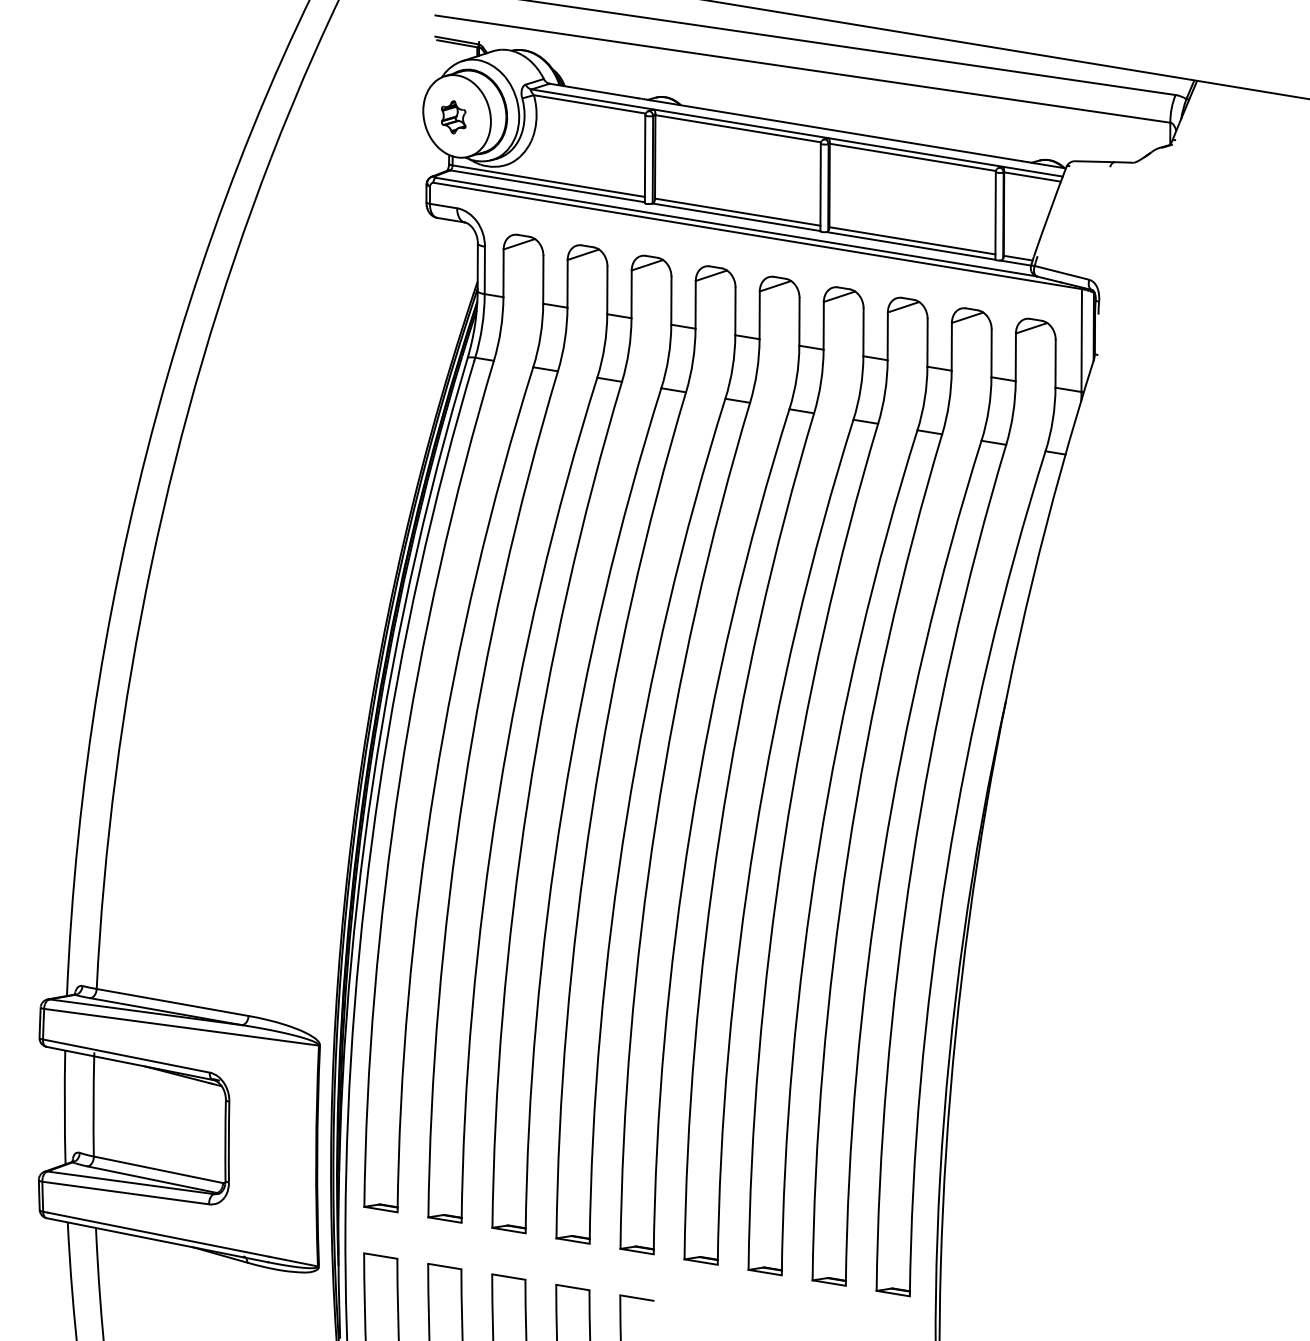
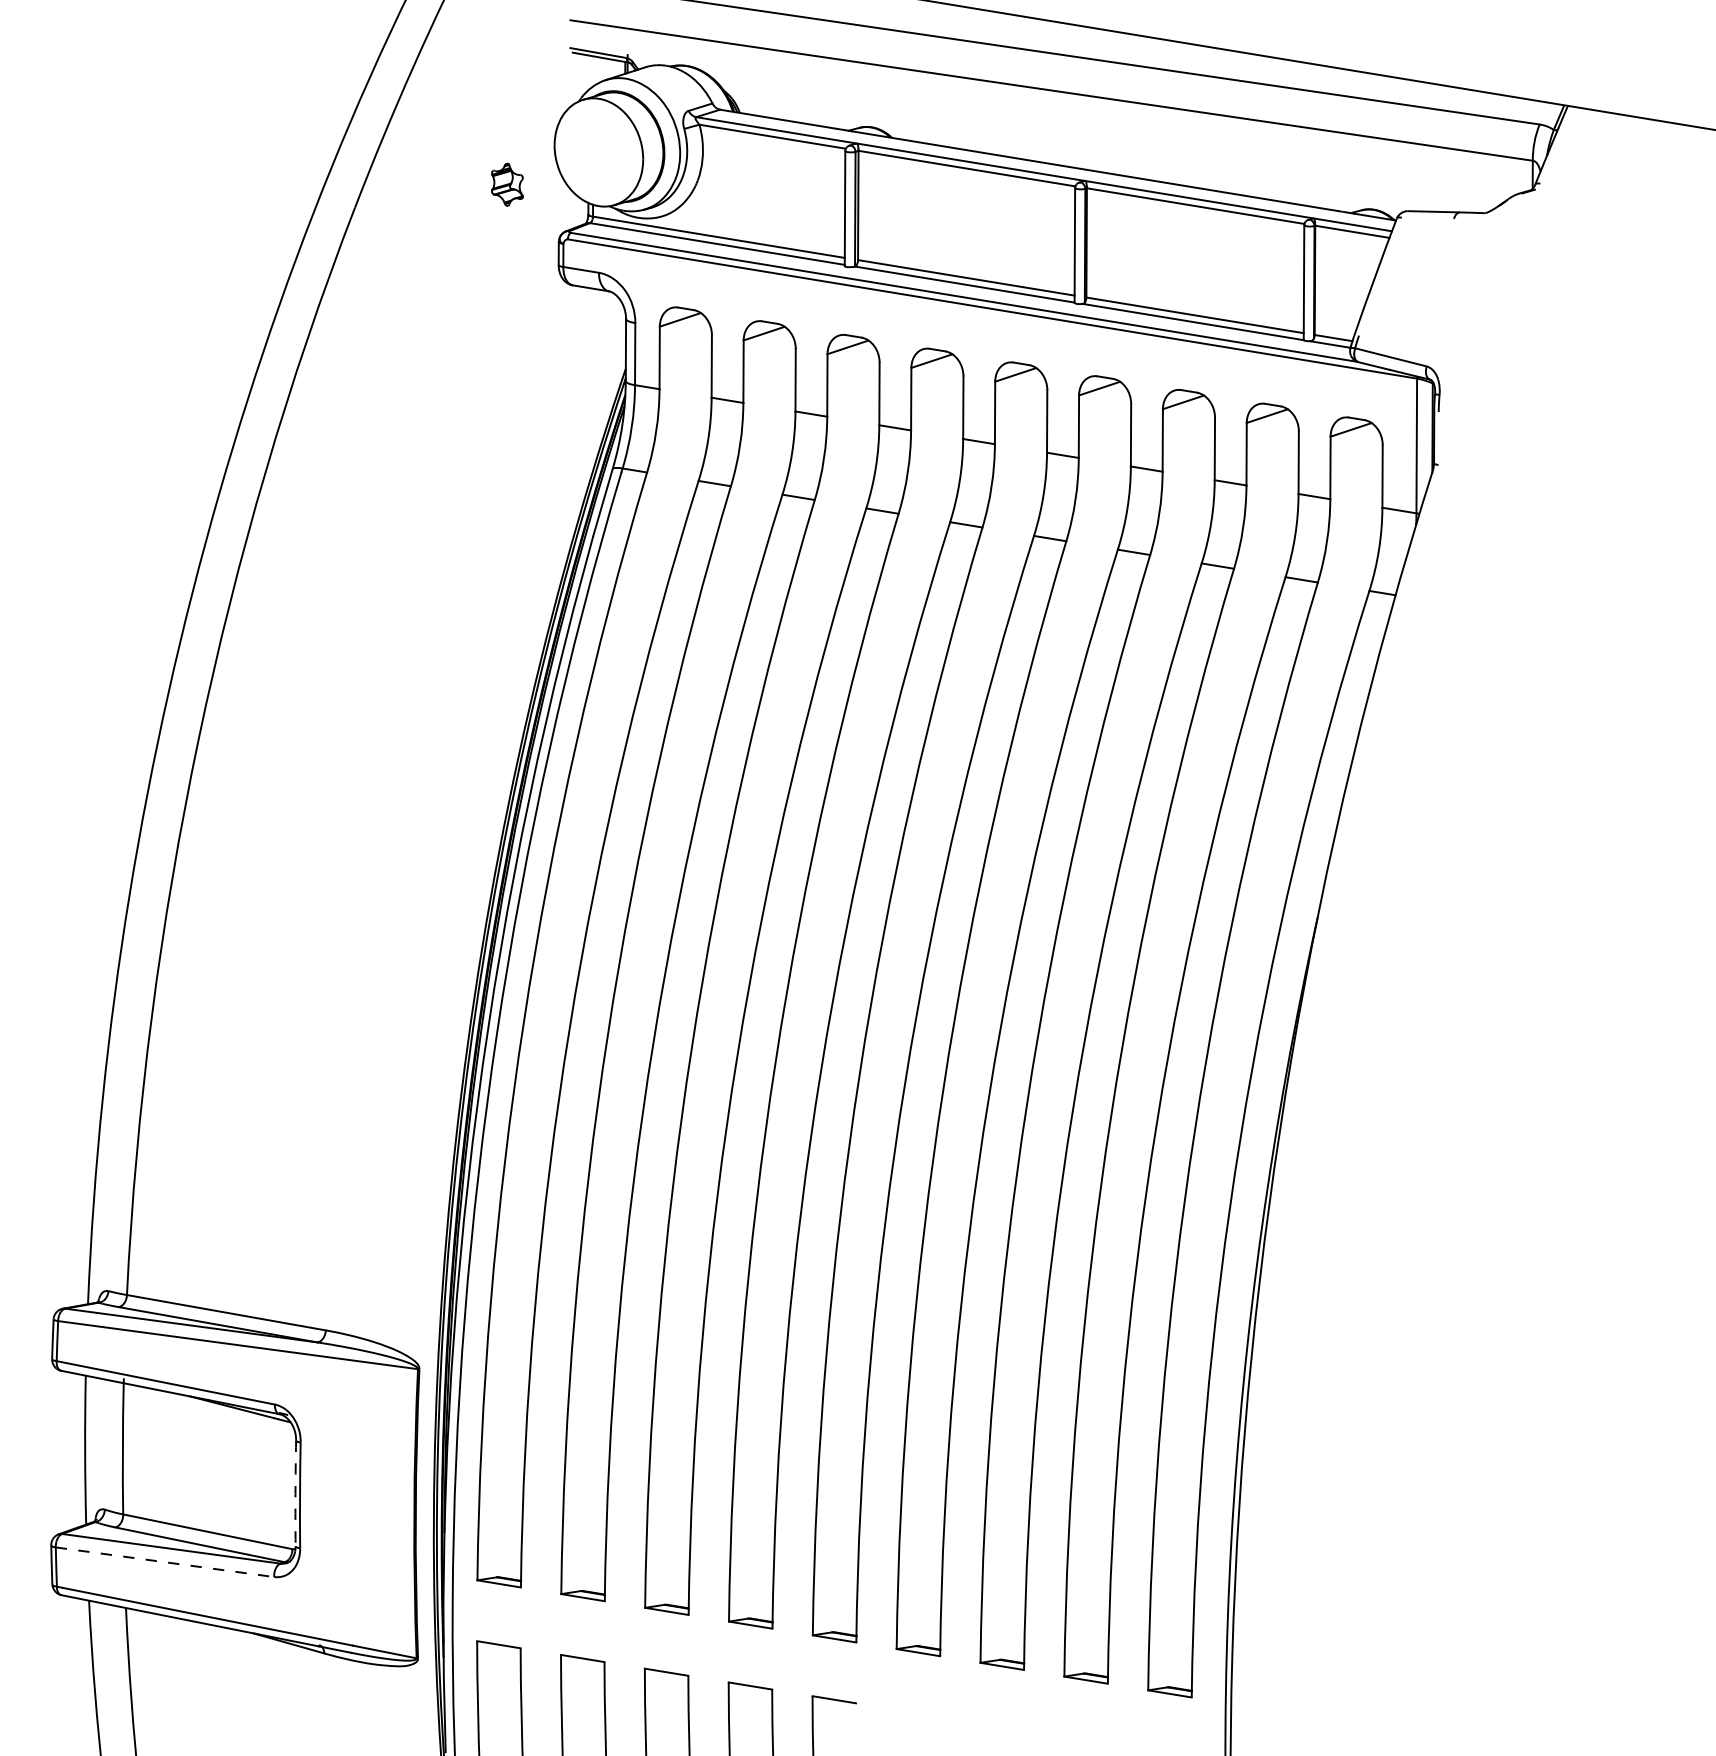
part: (453, 117) -> (507, 184), moved
arc: (225, 1140) -> (295, 1493), solid -> dashed
line: (126, 1193) -> (165, 1562), solid -> dashed

